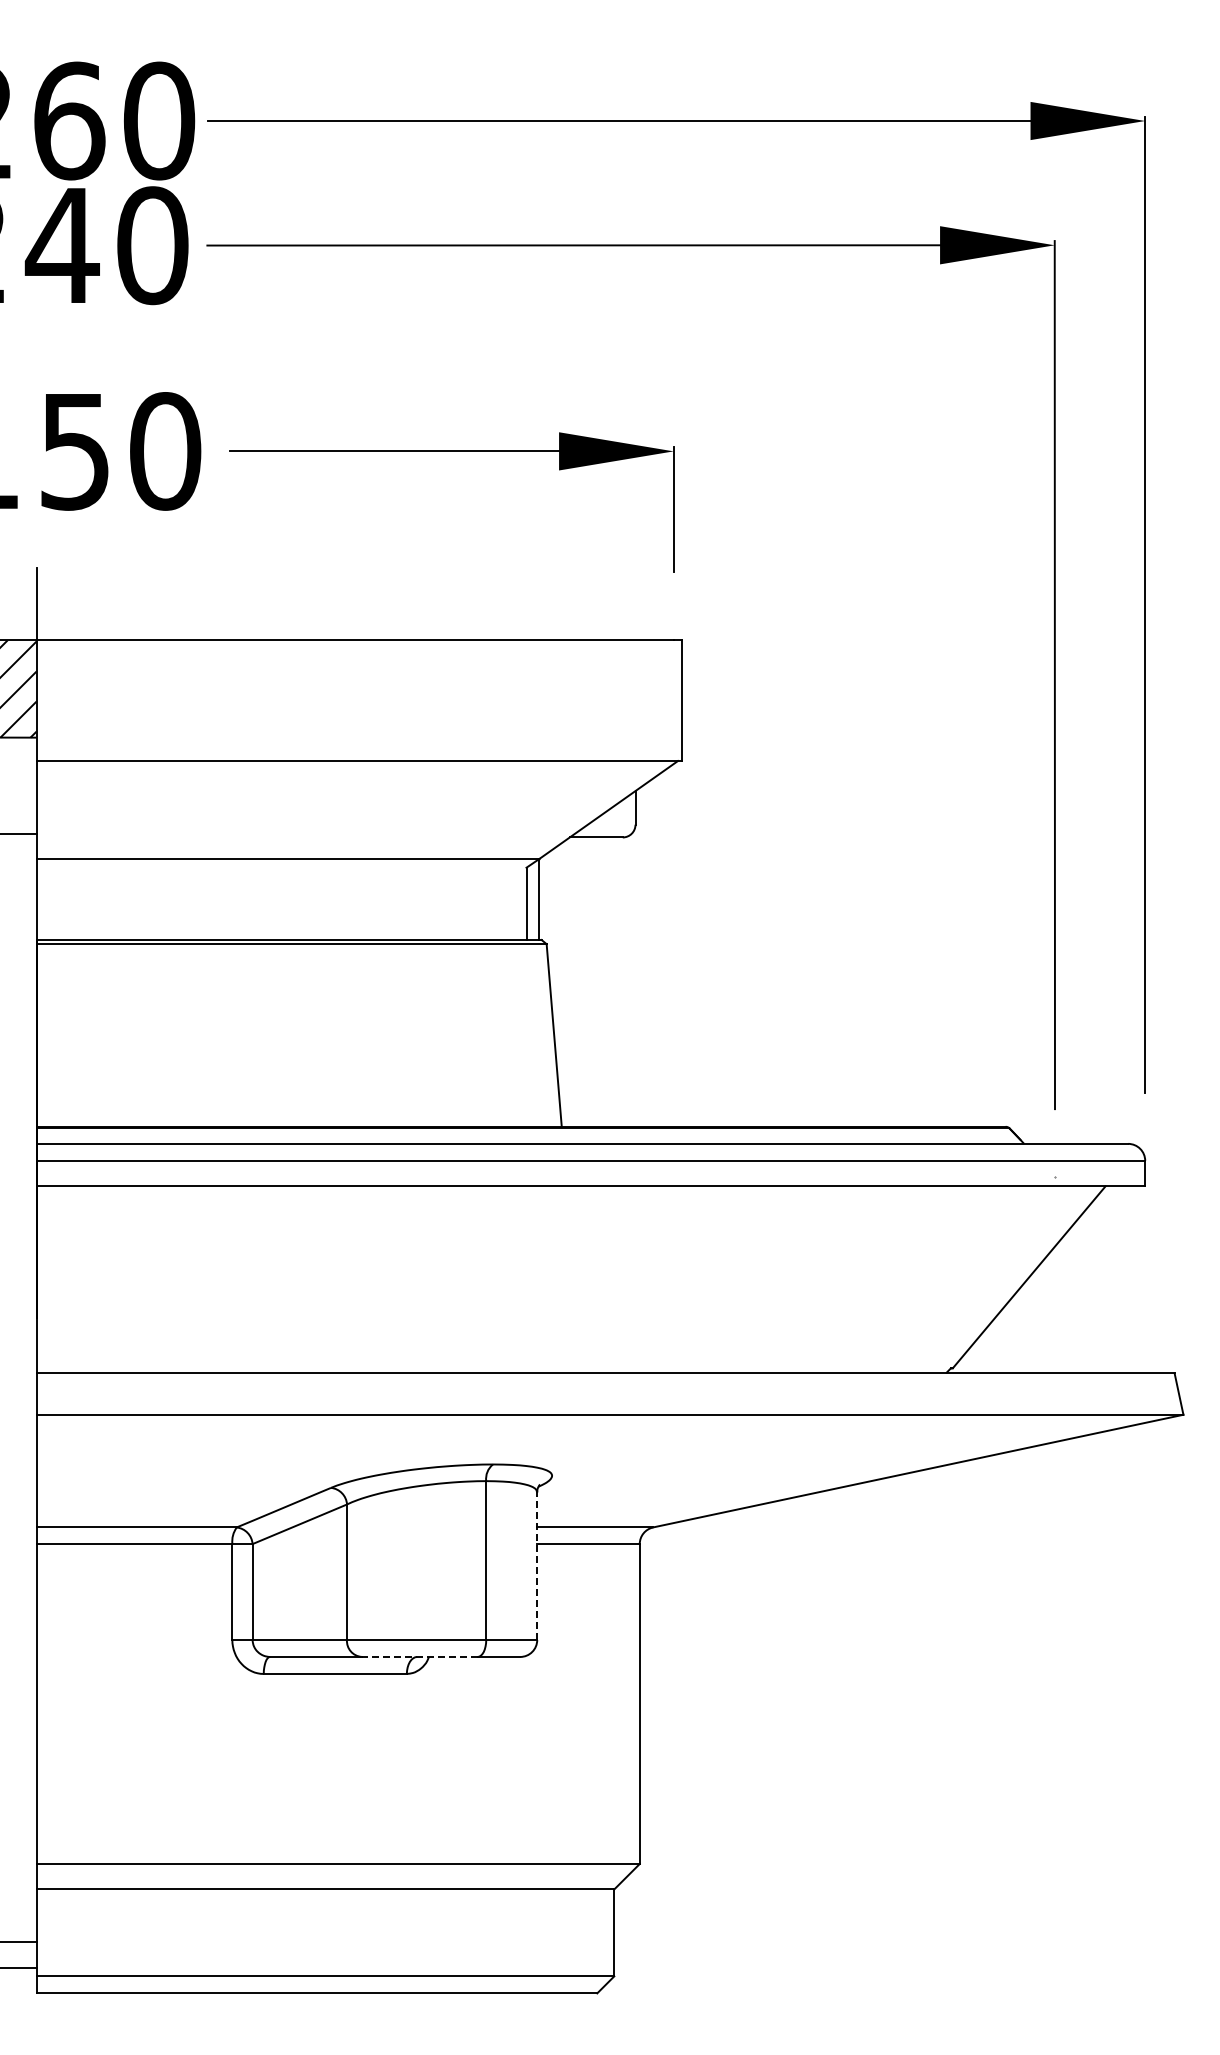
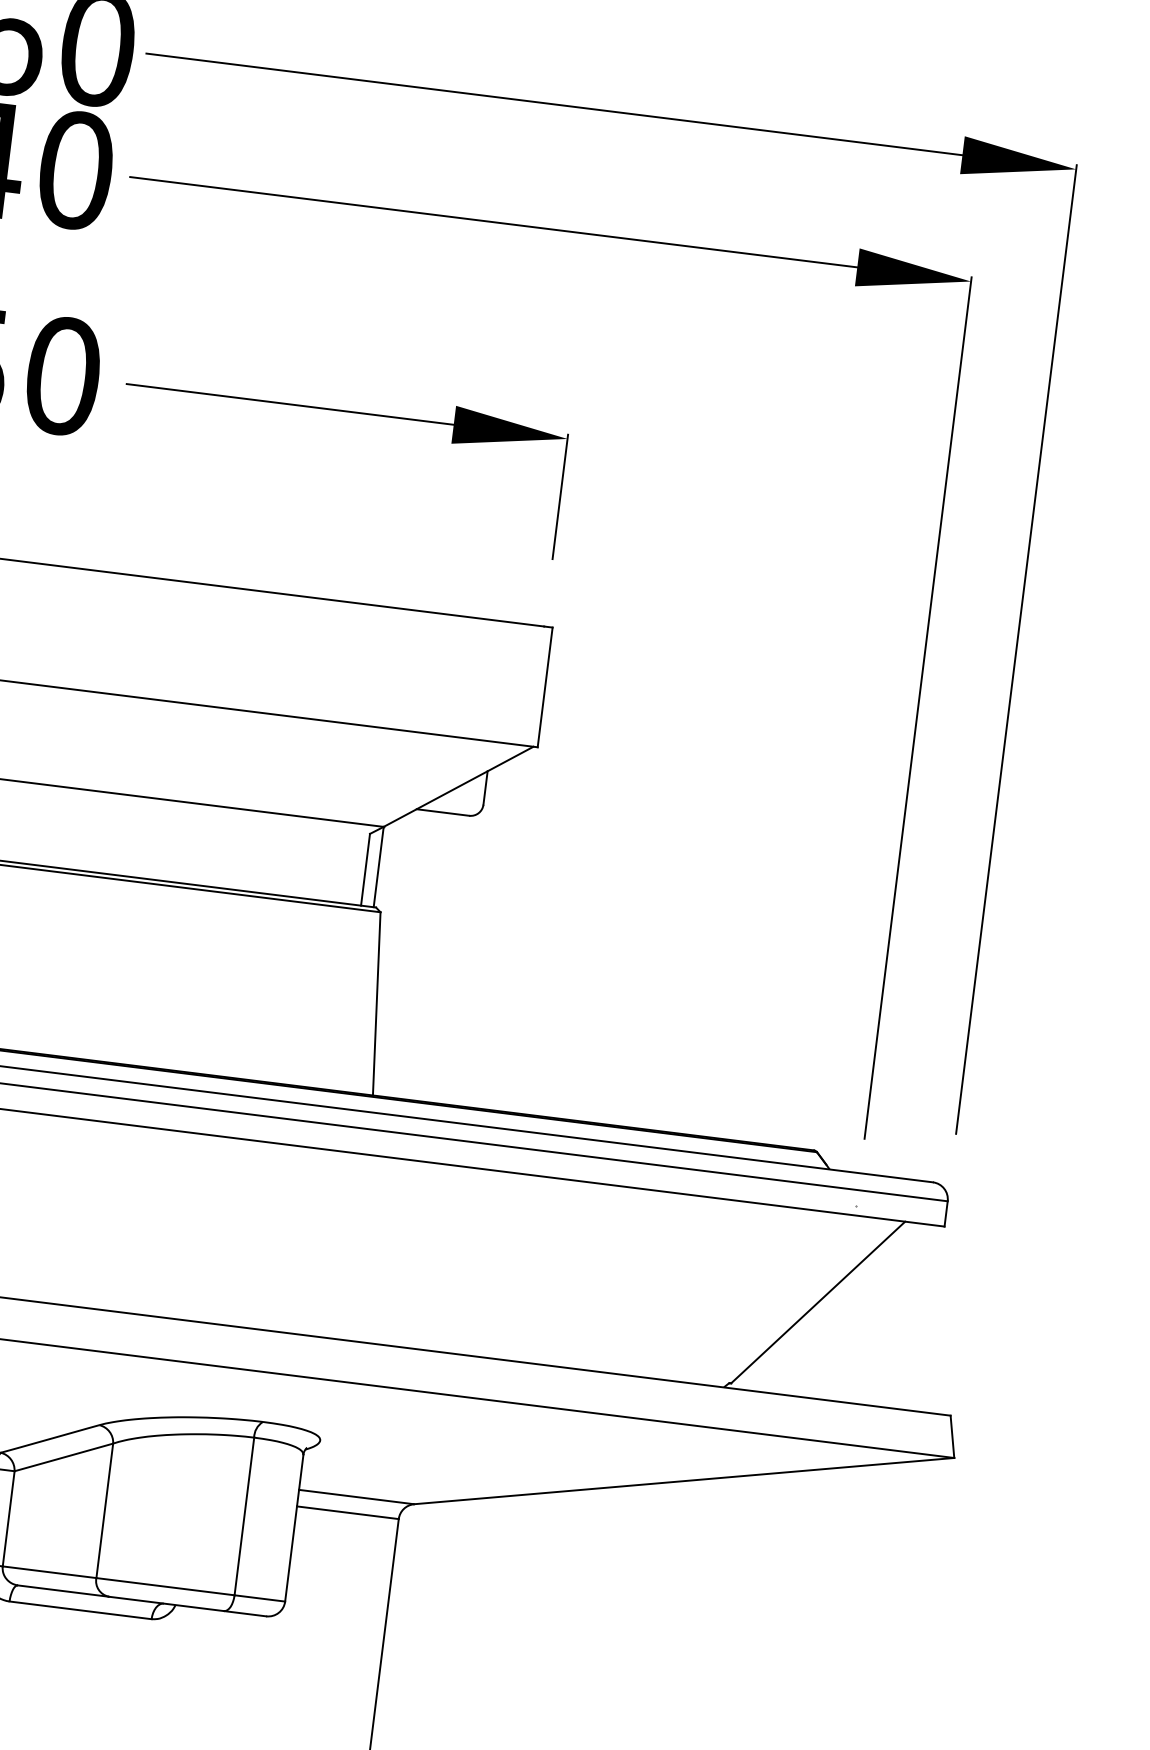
line: (537, 1566) -> (294, 1528), dashed -> solid
line: (419, 1656) -> (166, 1603), dashed -> solid

